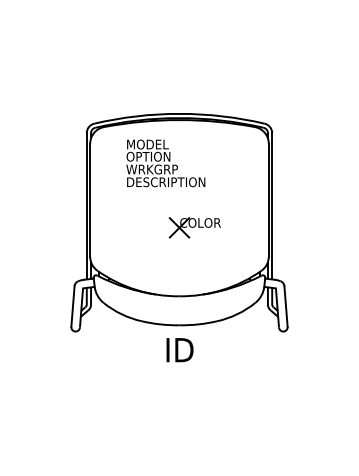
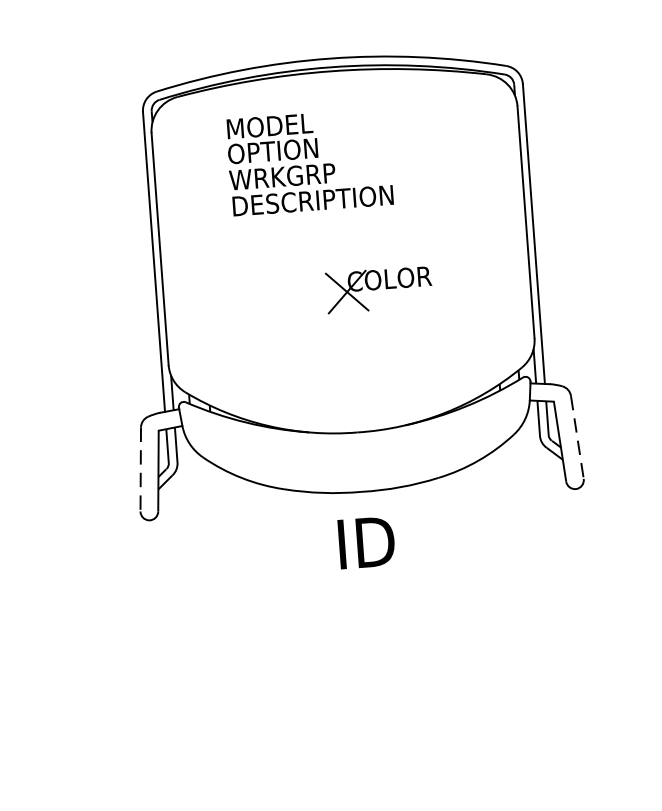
line: (72, 307) -> (139, 471), solid -> dashed
line: (286, 307) -> (578, 439), solid -> dashed

